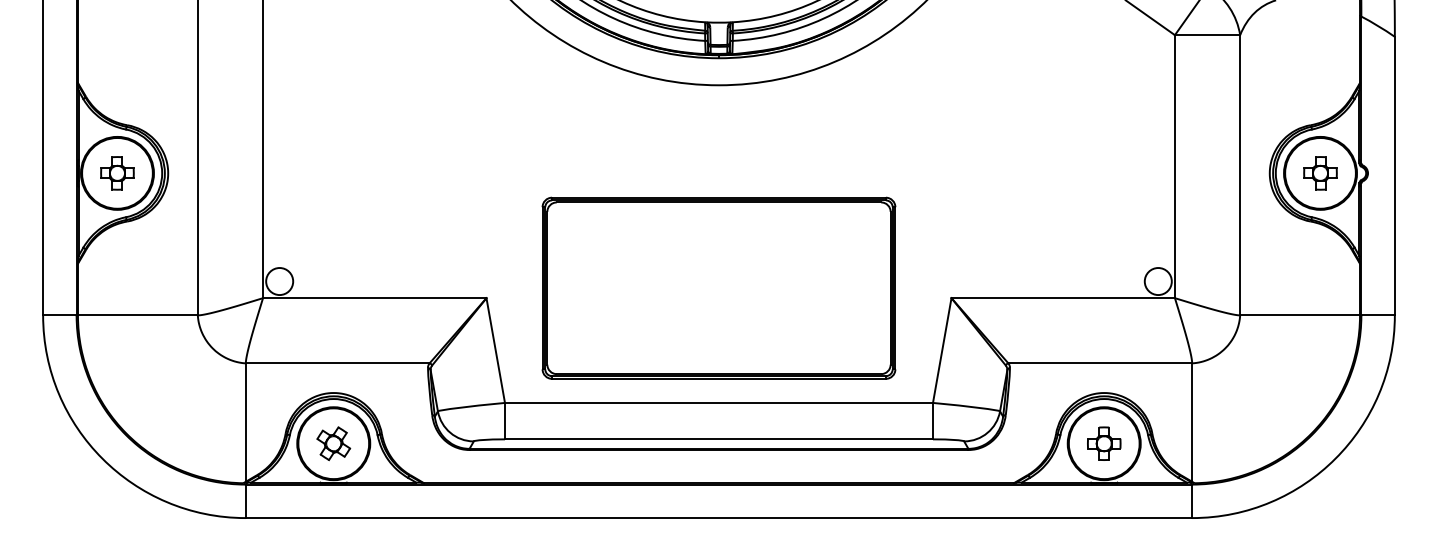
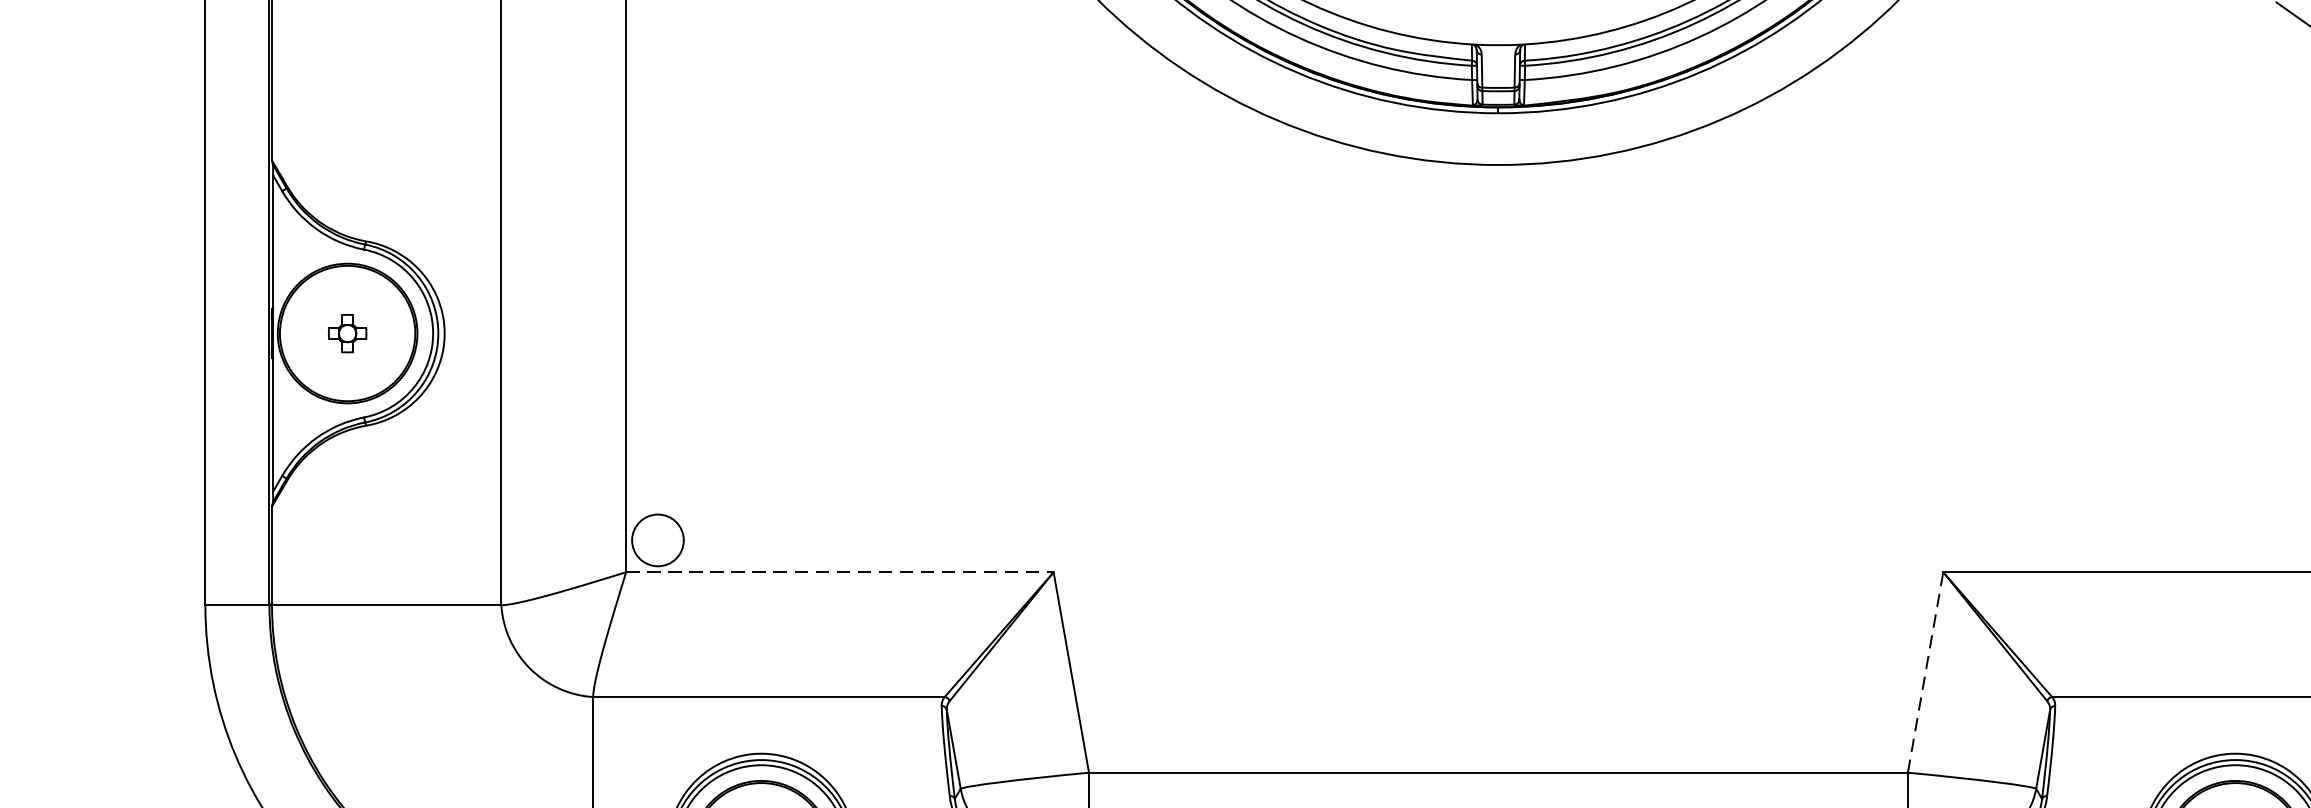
part: (117, 173) -> (347, 333), size x0.6
part: (718, 287) -> (1497, 551), removed
line: (374, 298) -> (839, 572), solid -> dashed
line: (942, 350) -> (1926, 672), solid -> dashed

